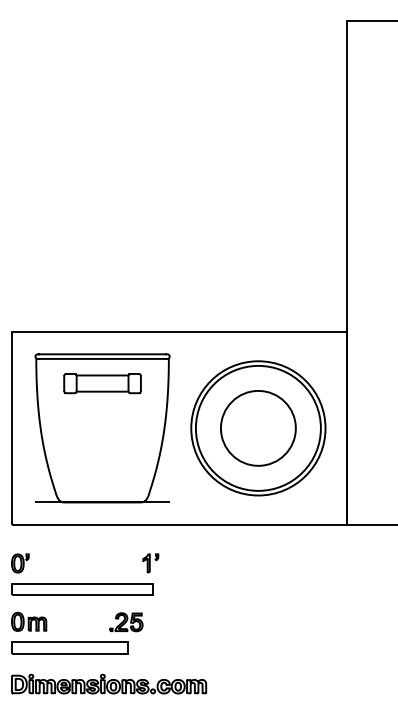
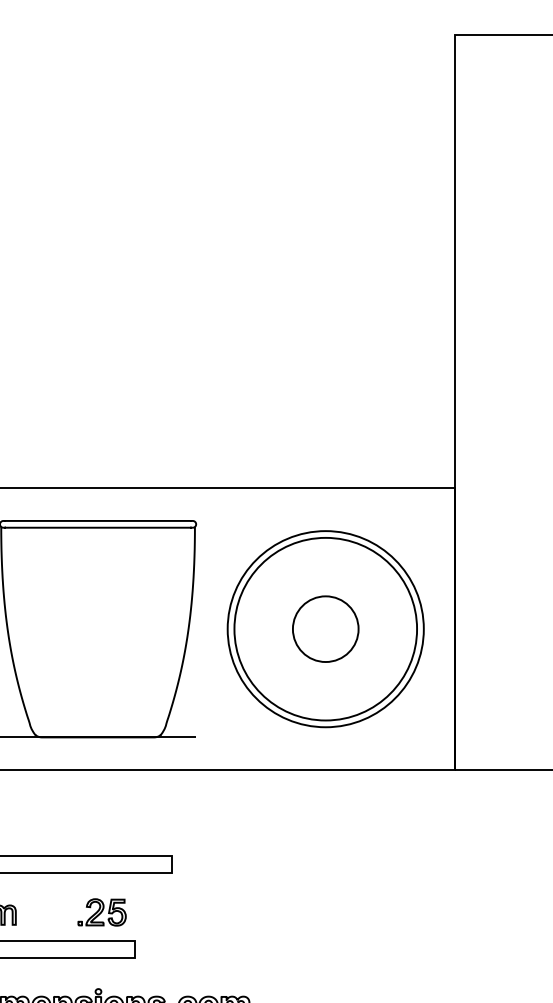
part: (102, 383) -> (97, 563), removed
circle: (257, 427) -> (324, 627), size x0.6
part: (150, 563) -> (168, 826), removed
part: (126, 622) -> (102, 912), moved

